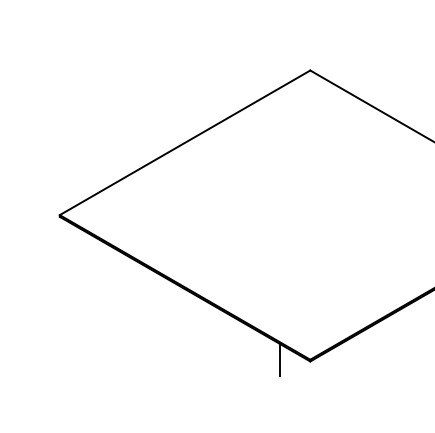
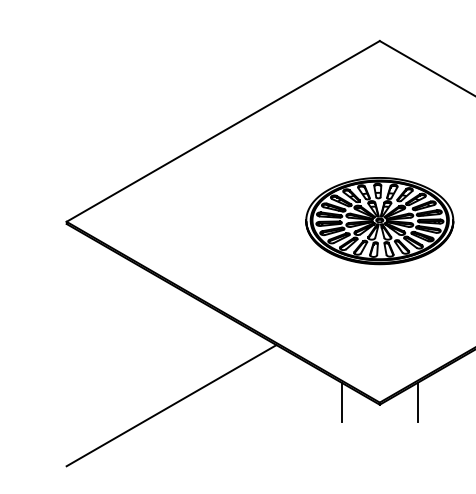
part: (309, 214) -> (378, 221), added
line: (340, 359) -> (417, 402), added
line: (143, 361) -> (171, 404), added

